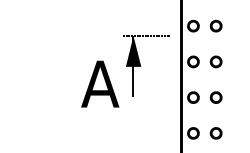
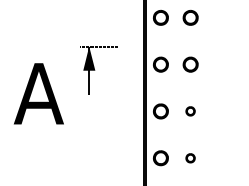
part: (146, 65) -> (99, 69), size x0.6
part: (215, 97) -> (189, 111), size x0.6
part: (215, 133) -> (189, 158), size x0.6

